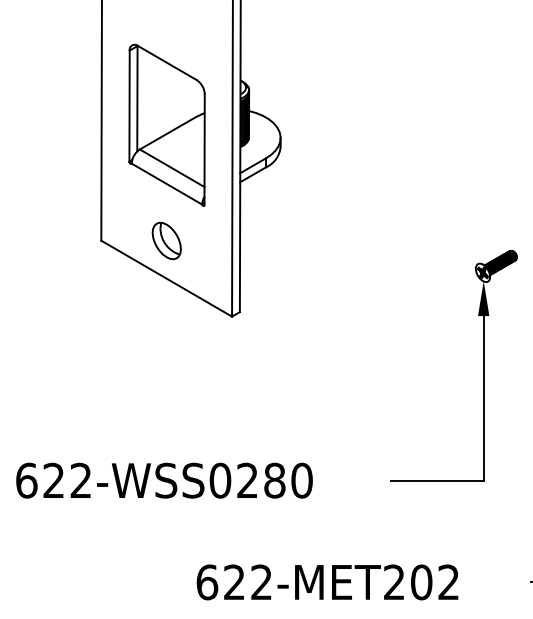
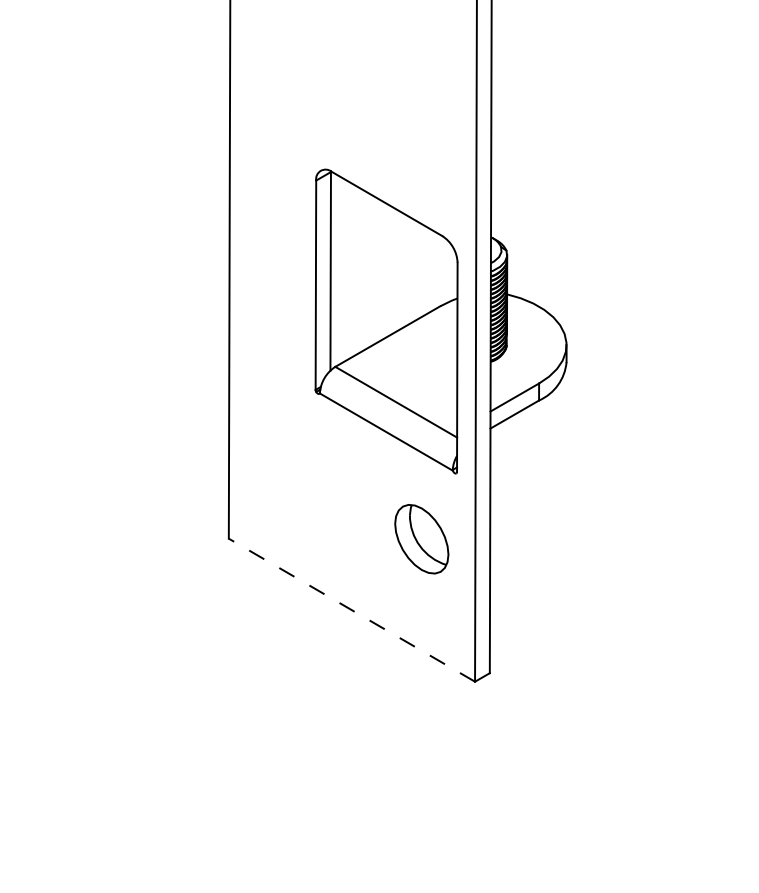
part: (166, 124) -> (385, 319), moved
part: (166, 240) -> (421, 538), moved
line: (166, 278) -> (351, 609), solid -> dashed

